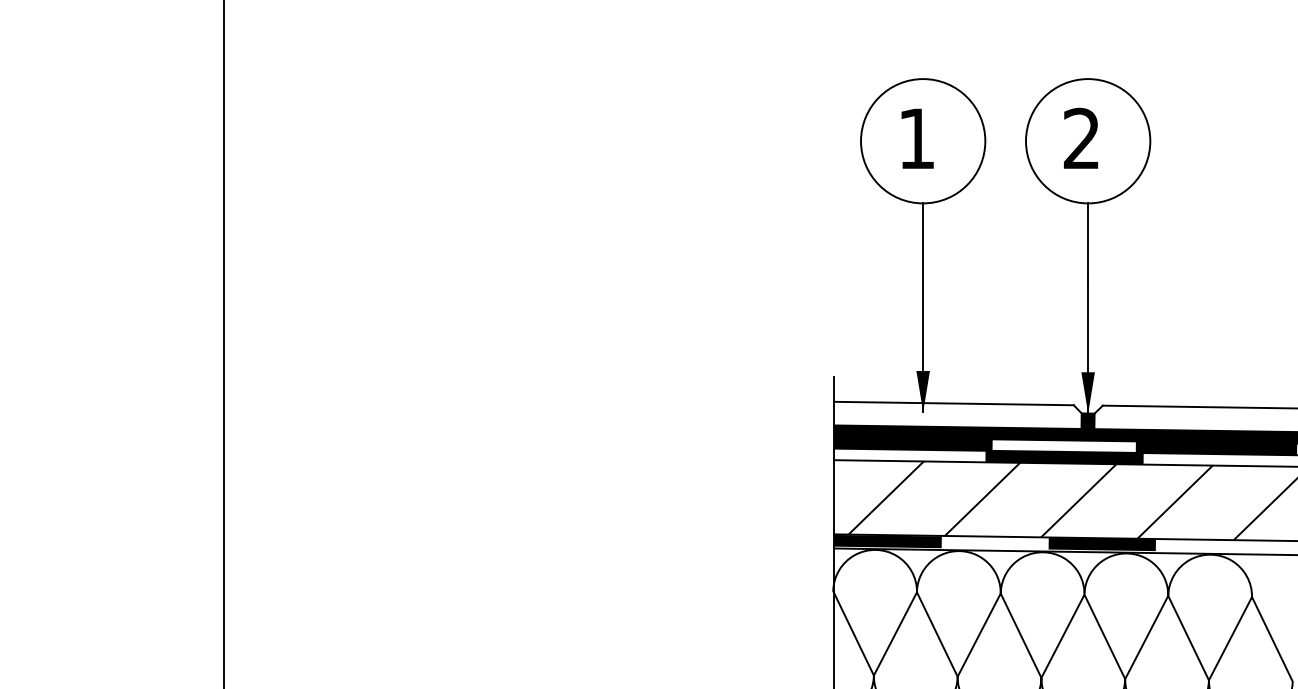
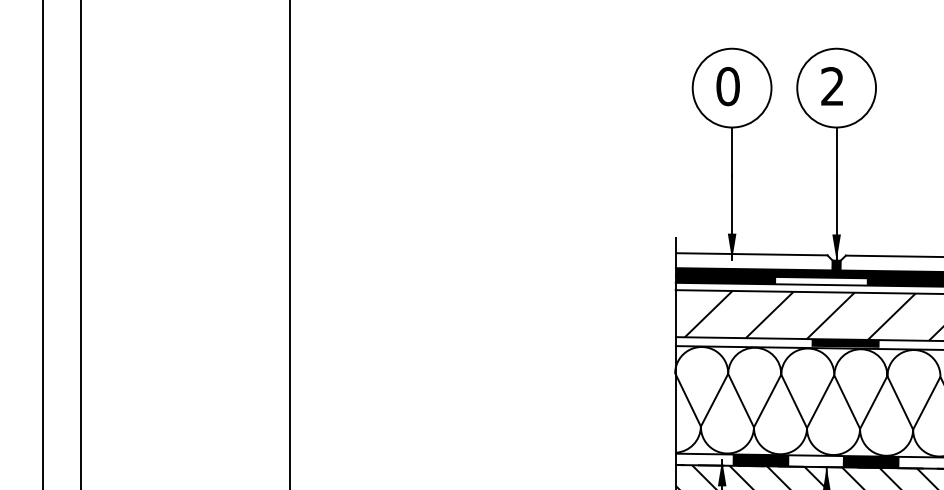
text: (915, 138) -> (727, 86), 1 -> 0
fill: (1064, 457) -> (821, 288), removed
fill: (887, 541) -> (709, 341), removed

